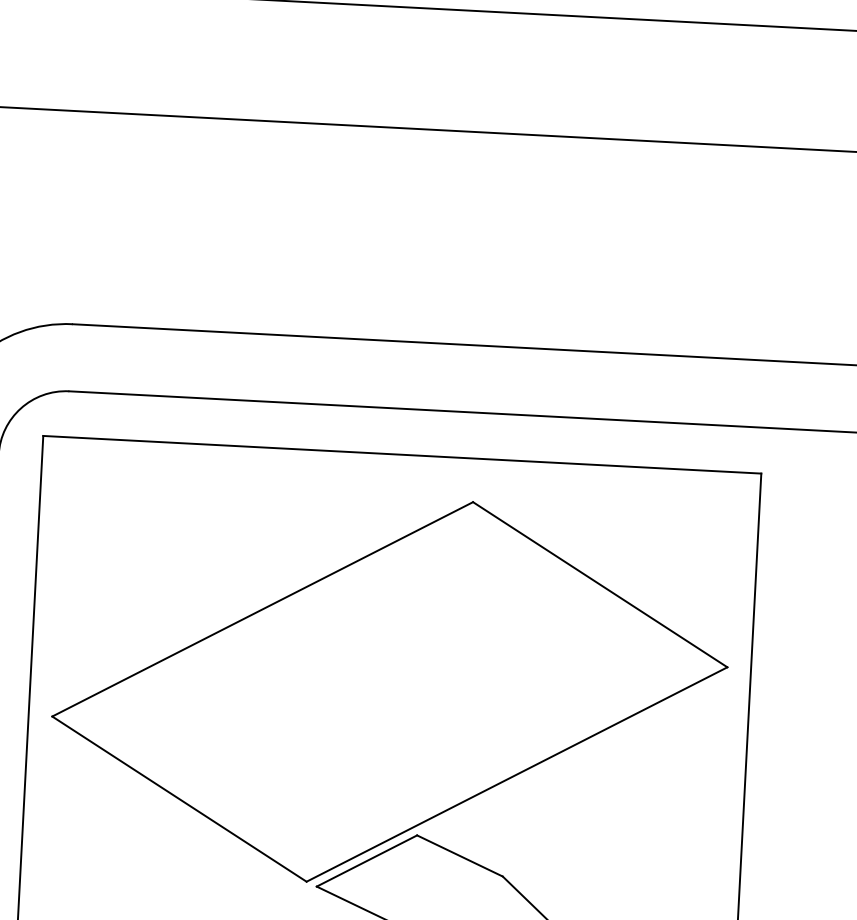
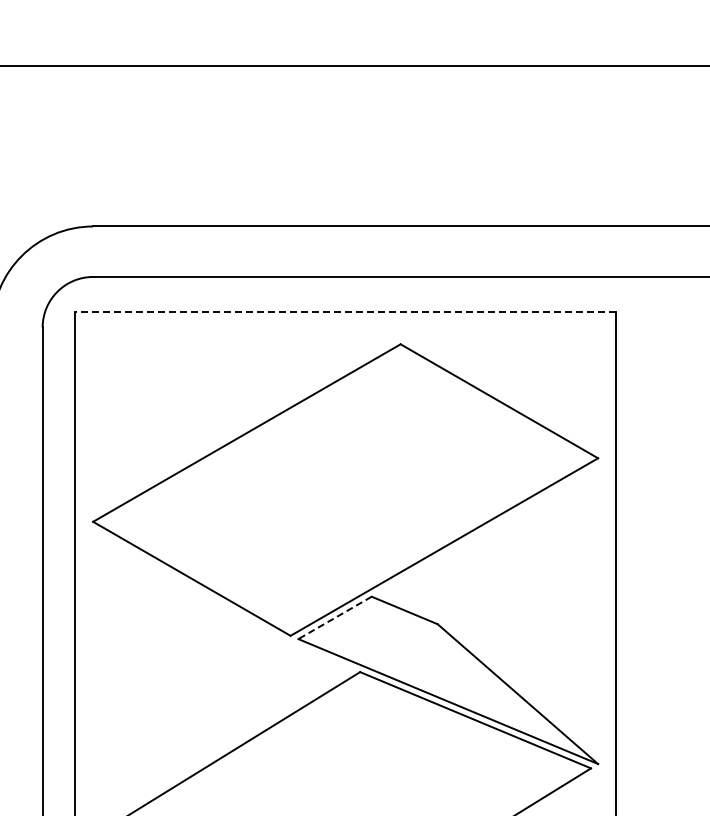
line: (402, 454) -> (345, 311), solid -> dashed
line: (366, 861) -> (334, 618), solid -> dashed

